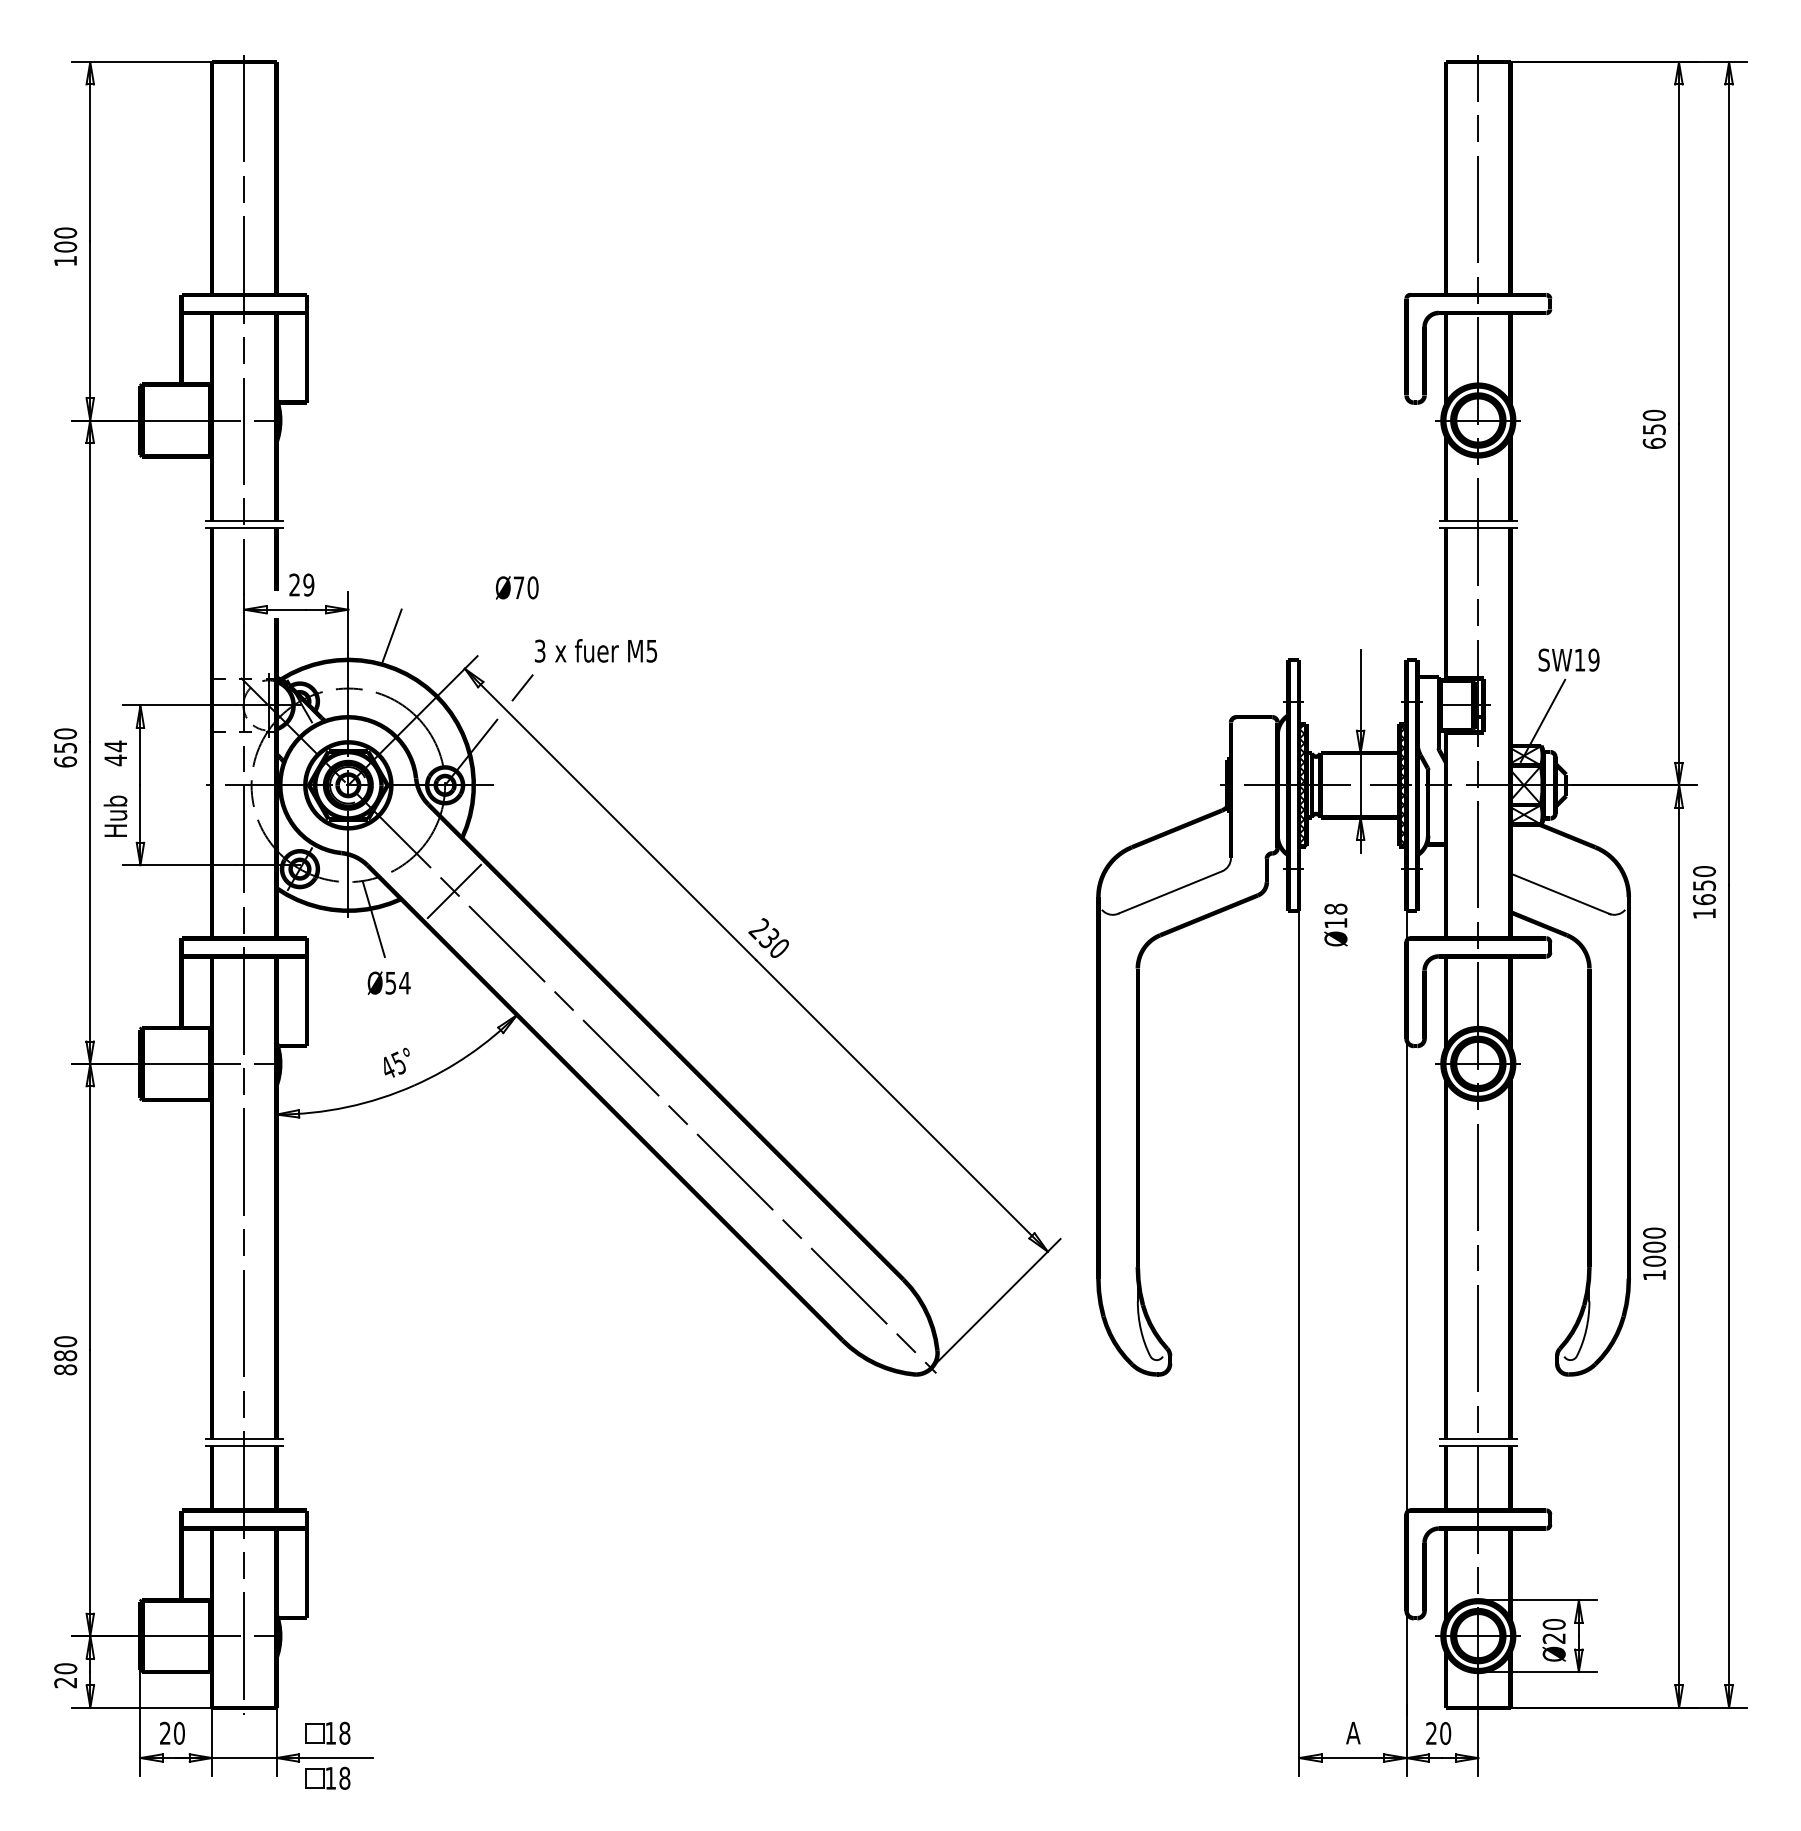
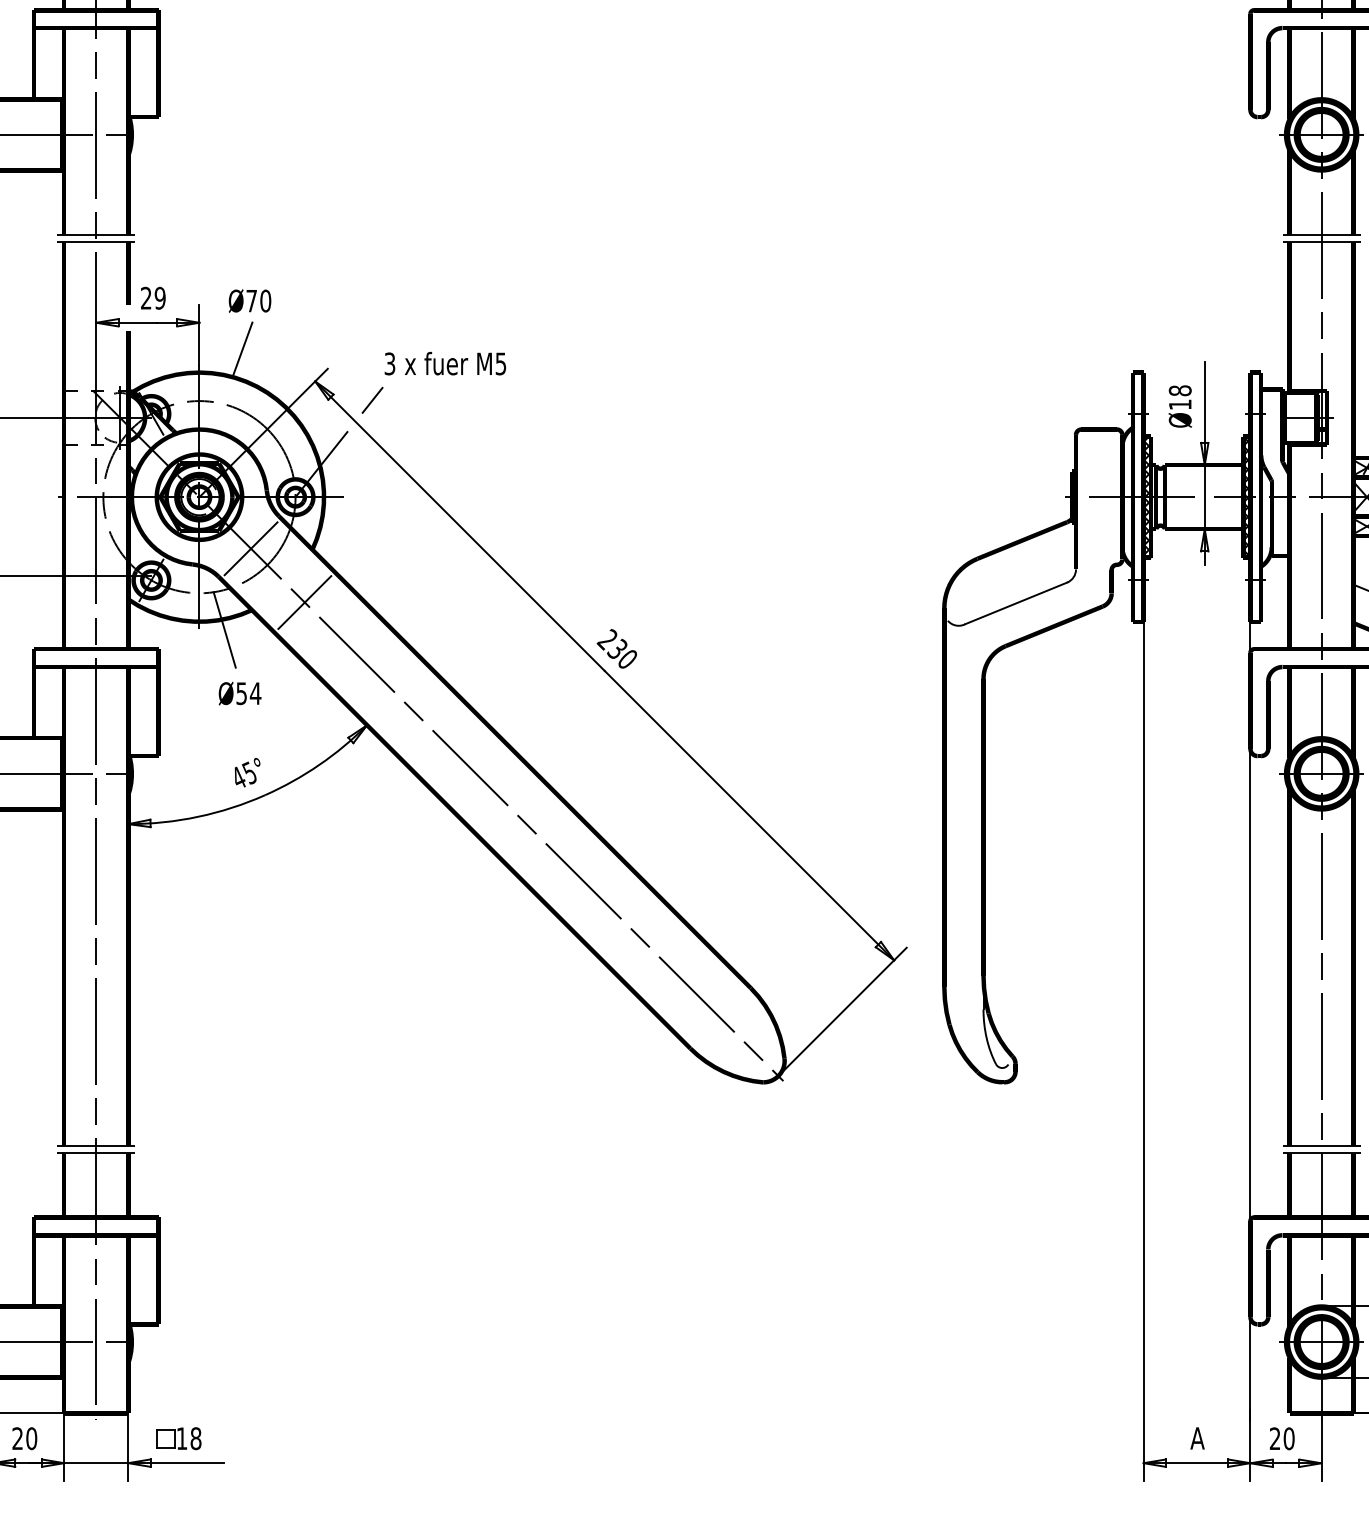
text: (517, 587) -> (250, 300), moved
line: (399, 836) -> (250, 547), added
text: (1335, 924) -> (1179, 405), moved
part: (327, 1777) -> (178, 1482), removed

